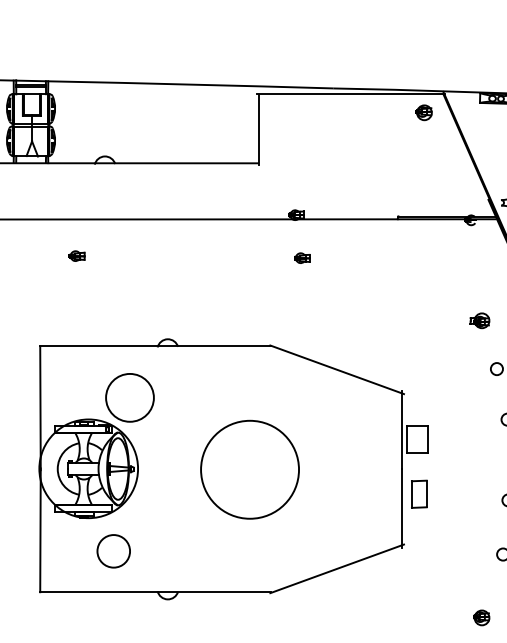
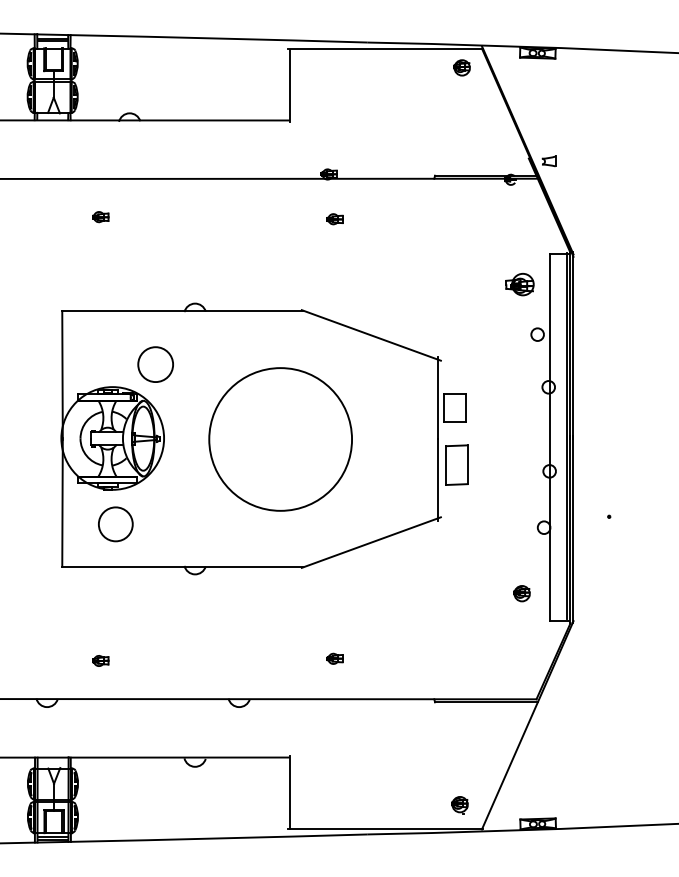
part: (479, 319) -> (519, 283), size x1.4
circle: (129, 397) -> (155, 364), size x0.7
circle: (249, 469) -> (280, 439), size x1.4
part: (418, 493) -> (456, 464), size x1.4
circle: (113, 551) -> (115, 524), moved

